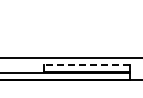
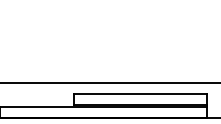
line: (86, 64) -> (139, 93), dashed -> solid

